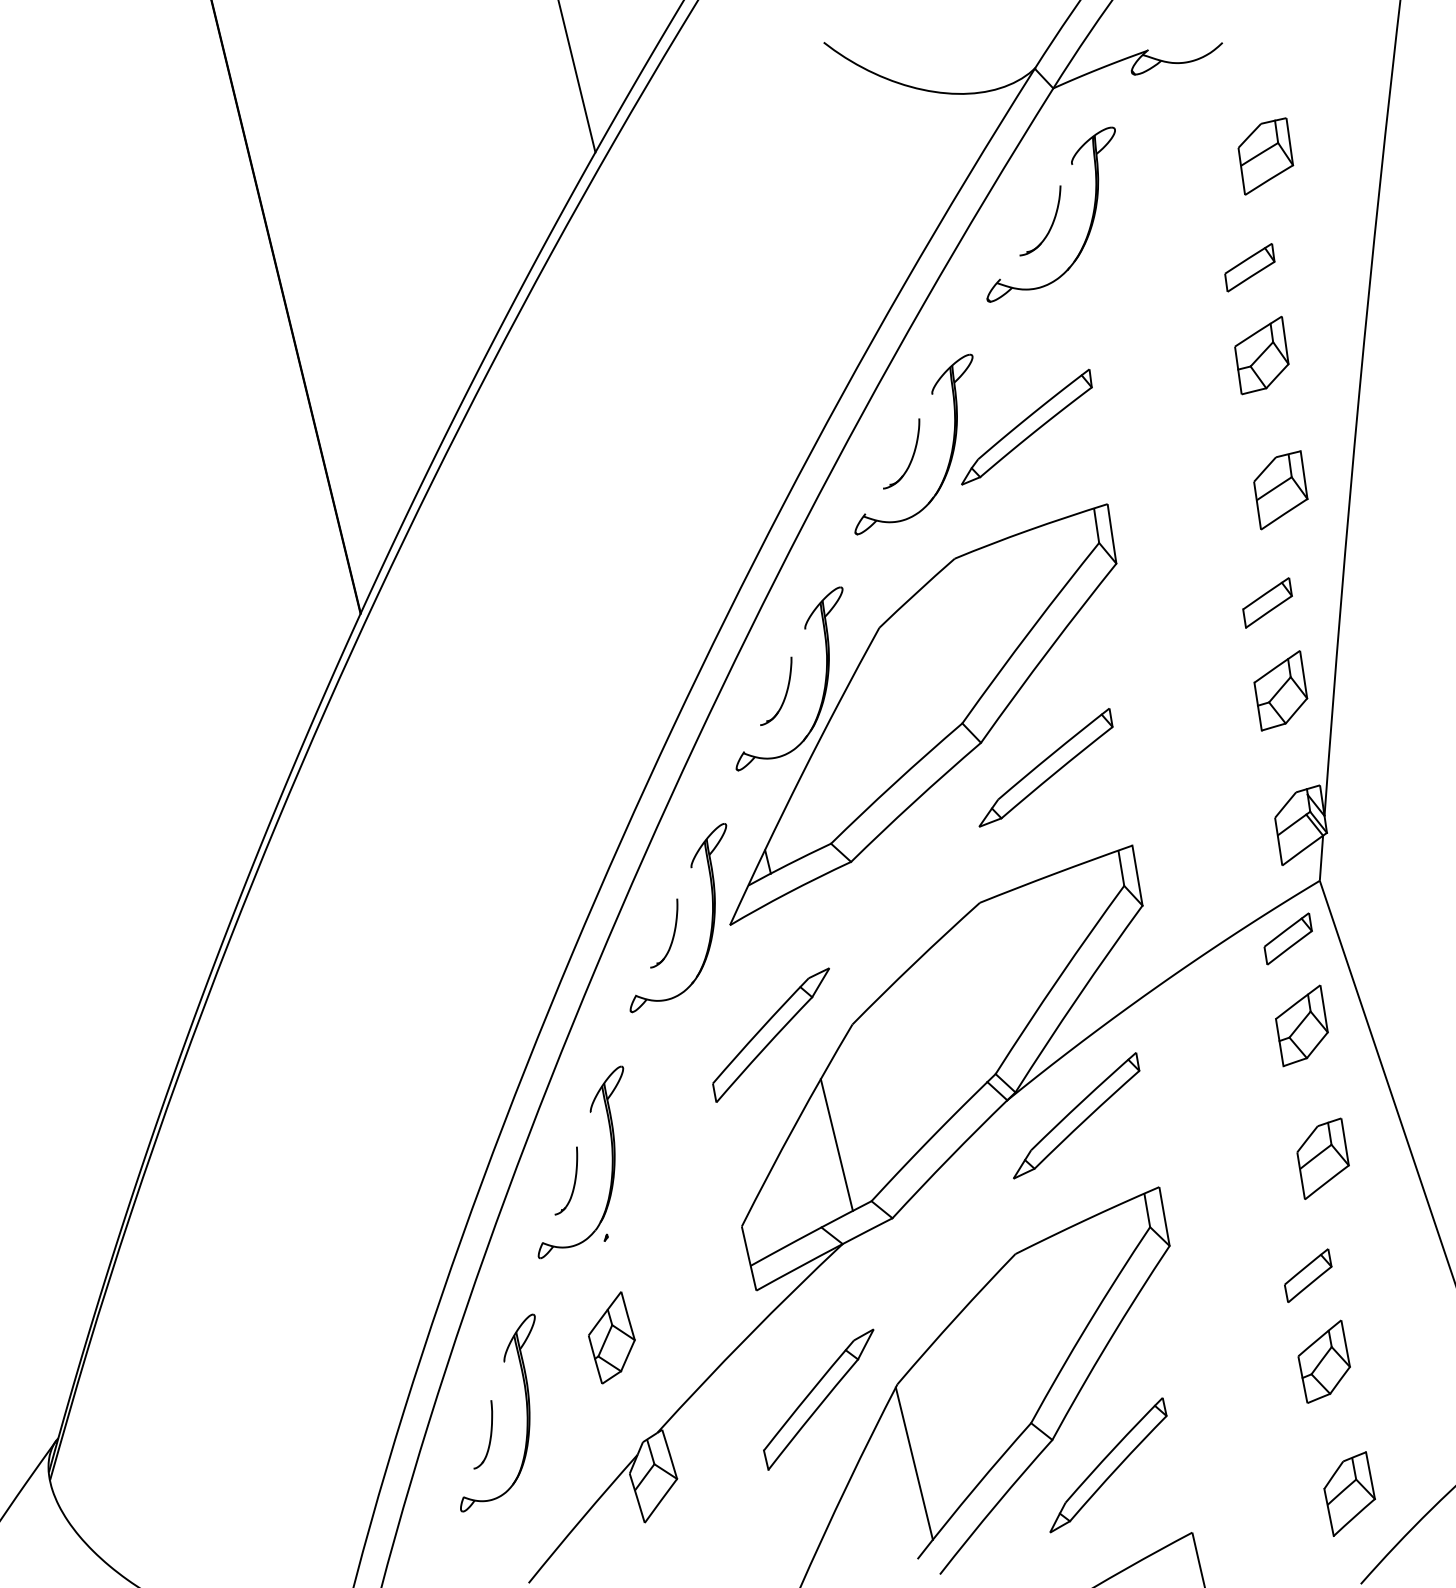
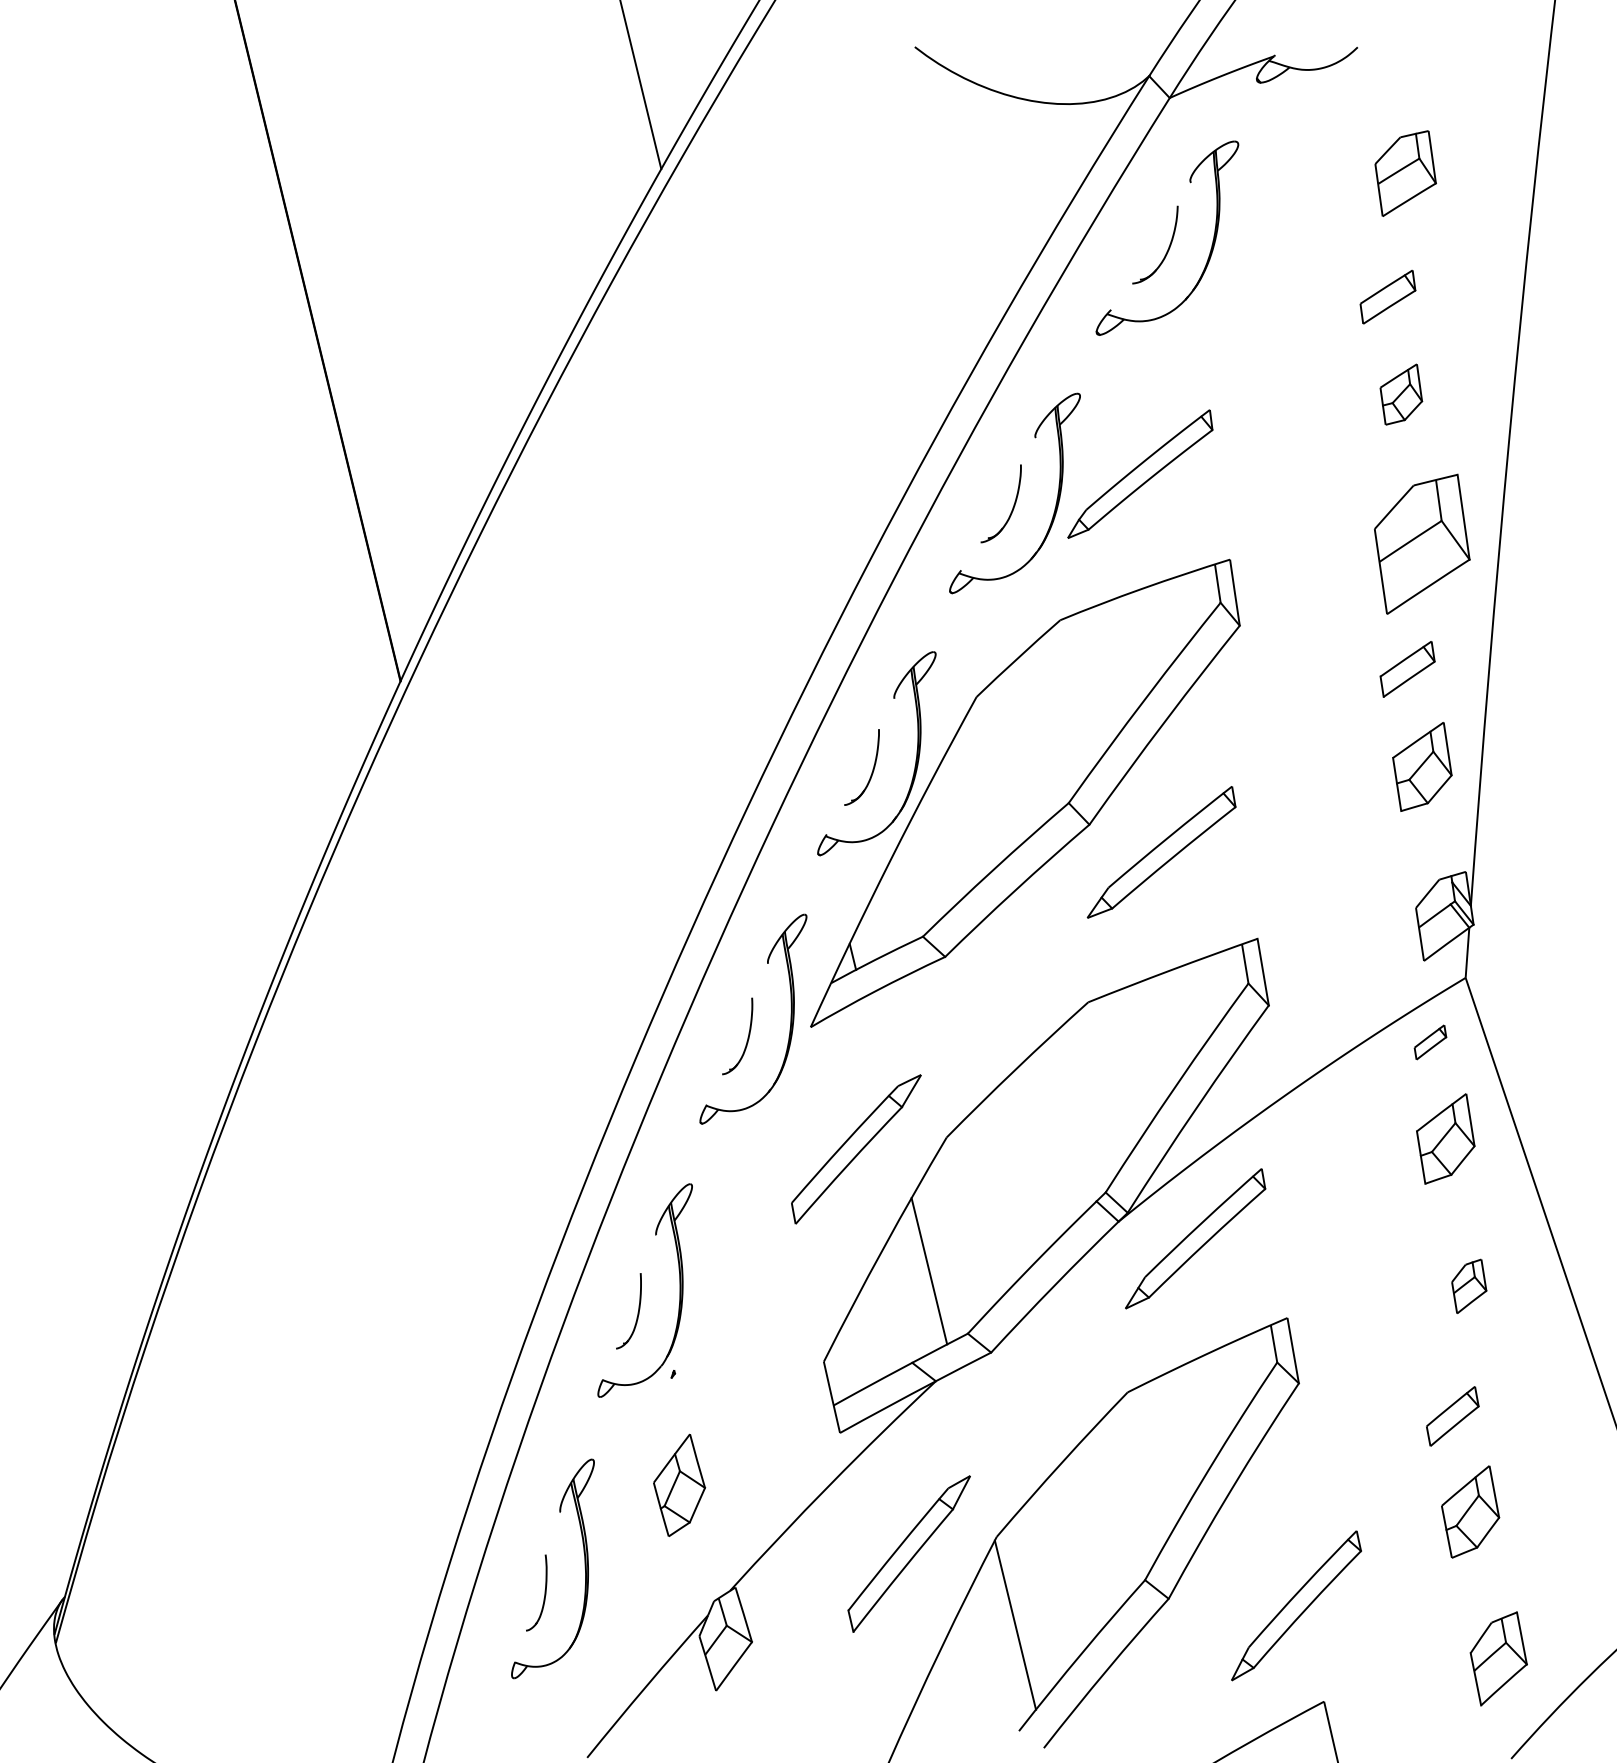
part: (1261, 355) -> (1400, 394), size x0.7
part: (1280, 490) -> (1421, 544), size x1.6
part: (1287, 938) -> (1429, 1041), size x0.6
part: (1322, 1158) -> (1468, 1286), size x0.6
part: (1108, 1465) -> (1296, 1606), moved

